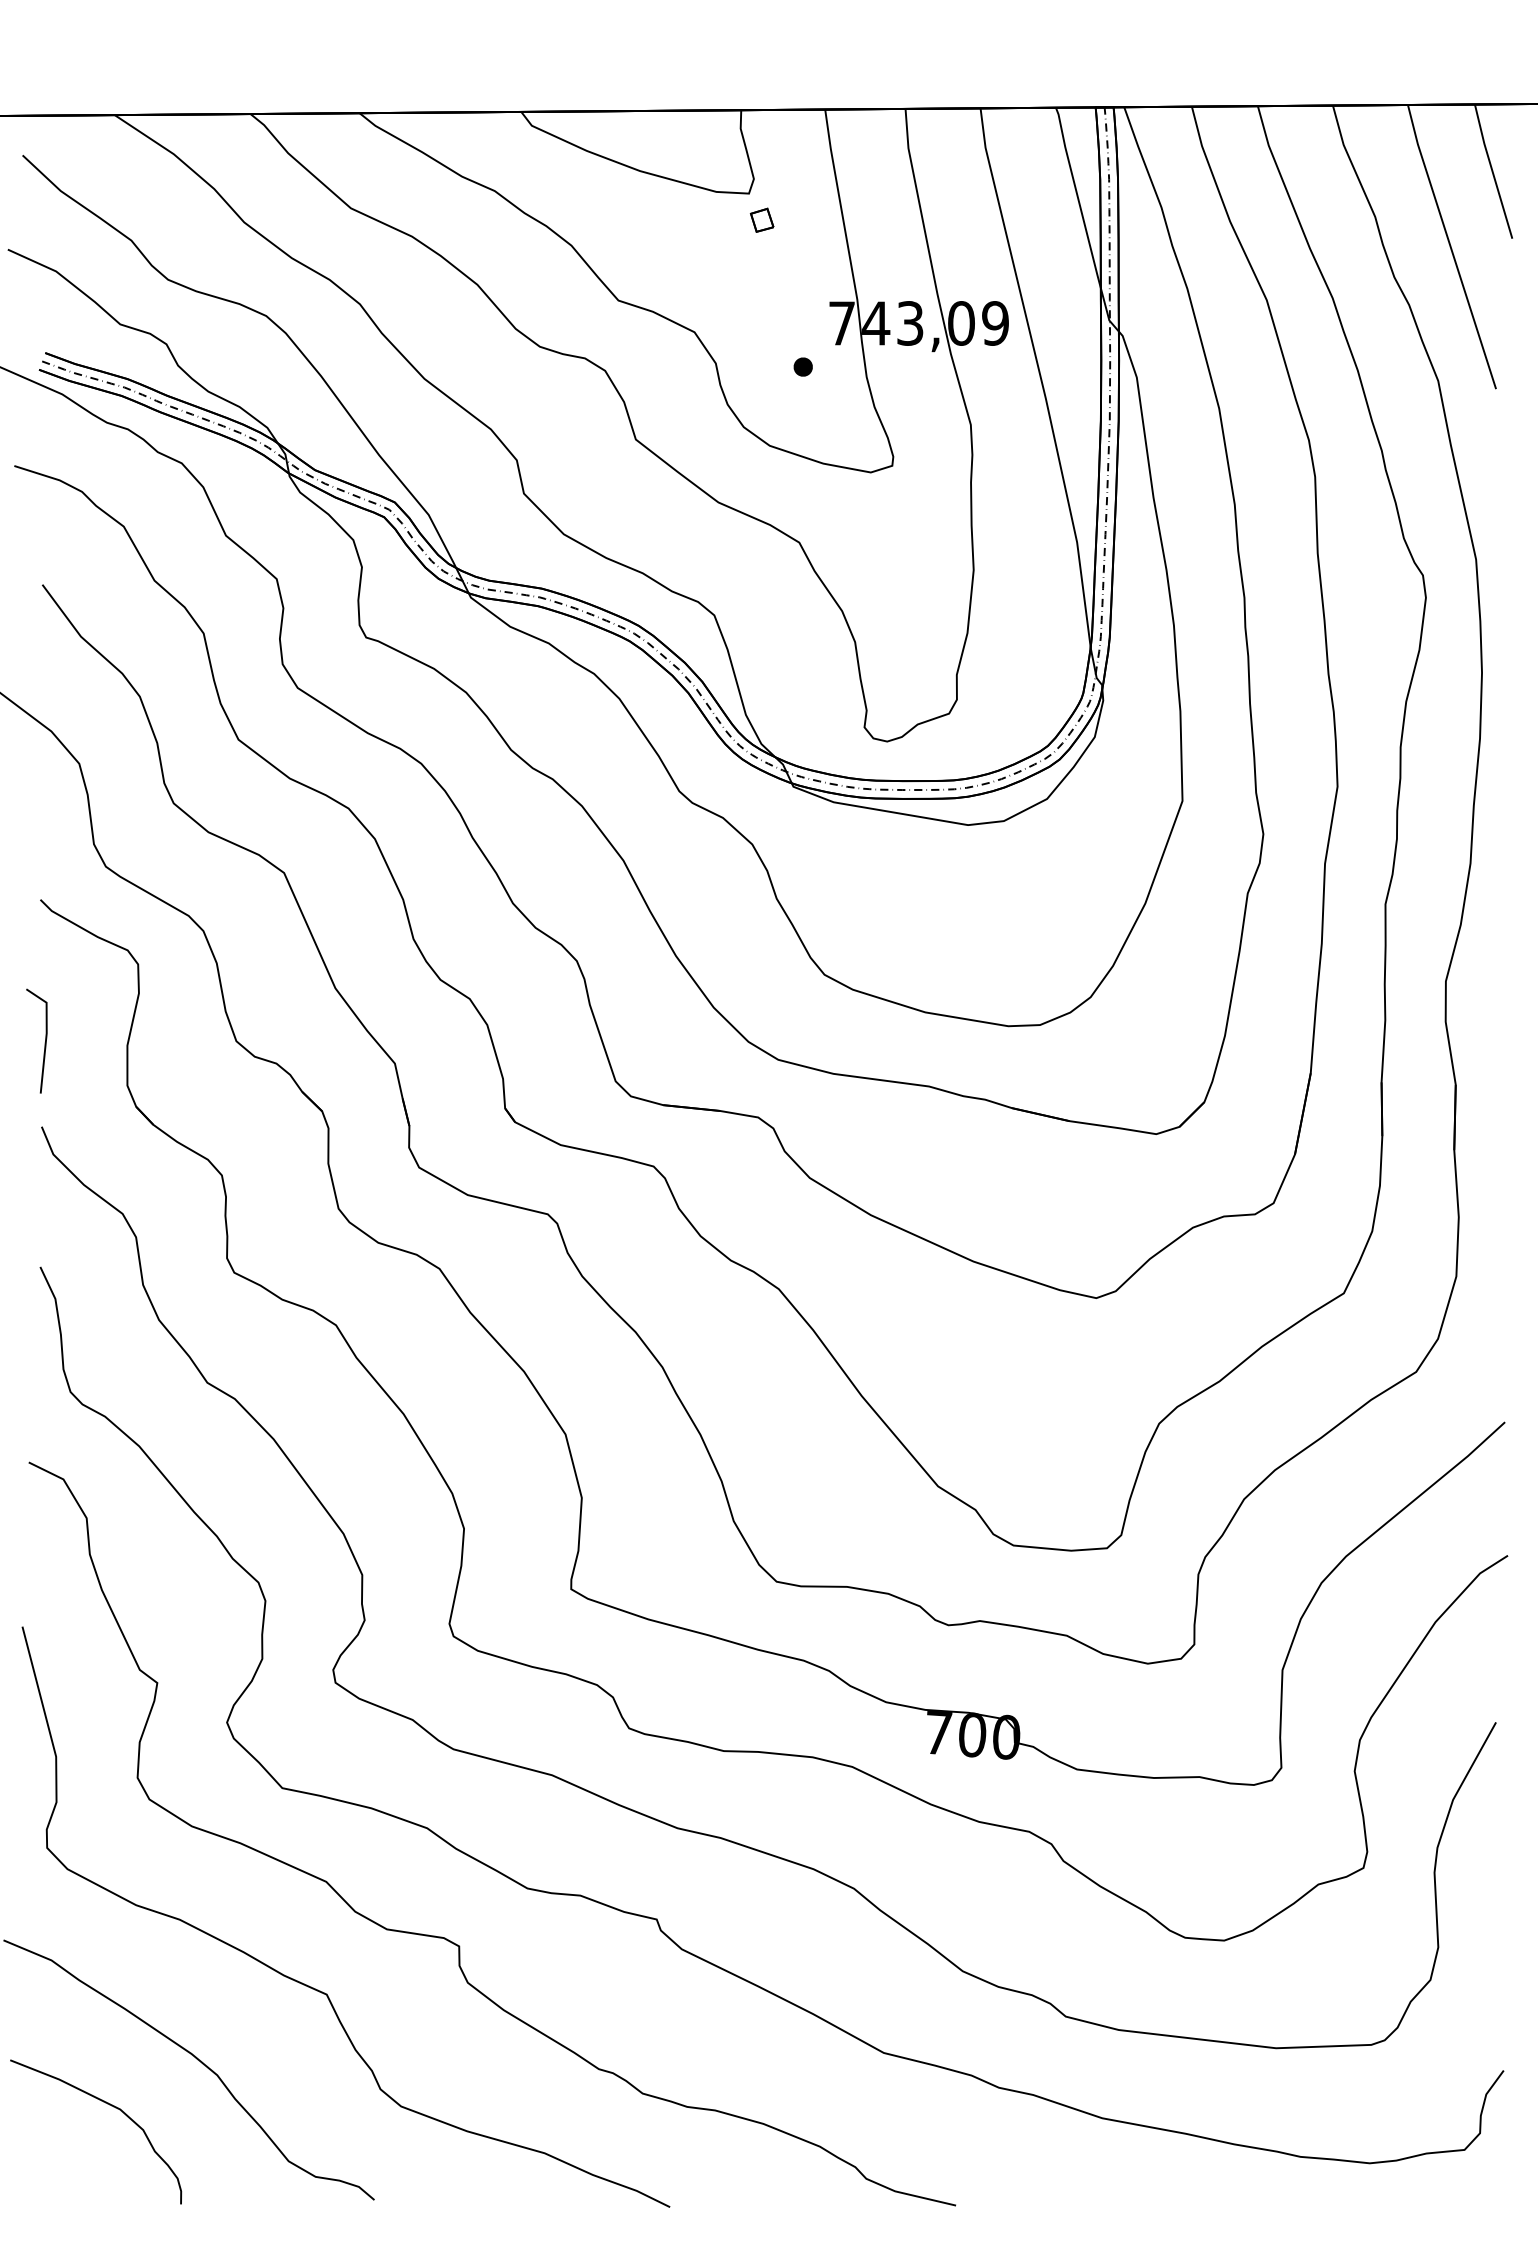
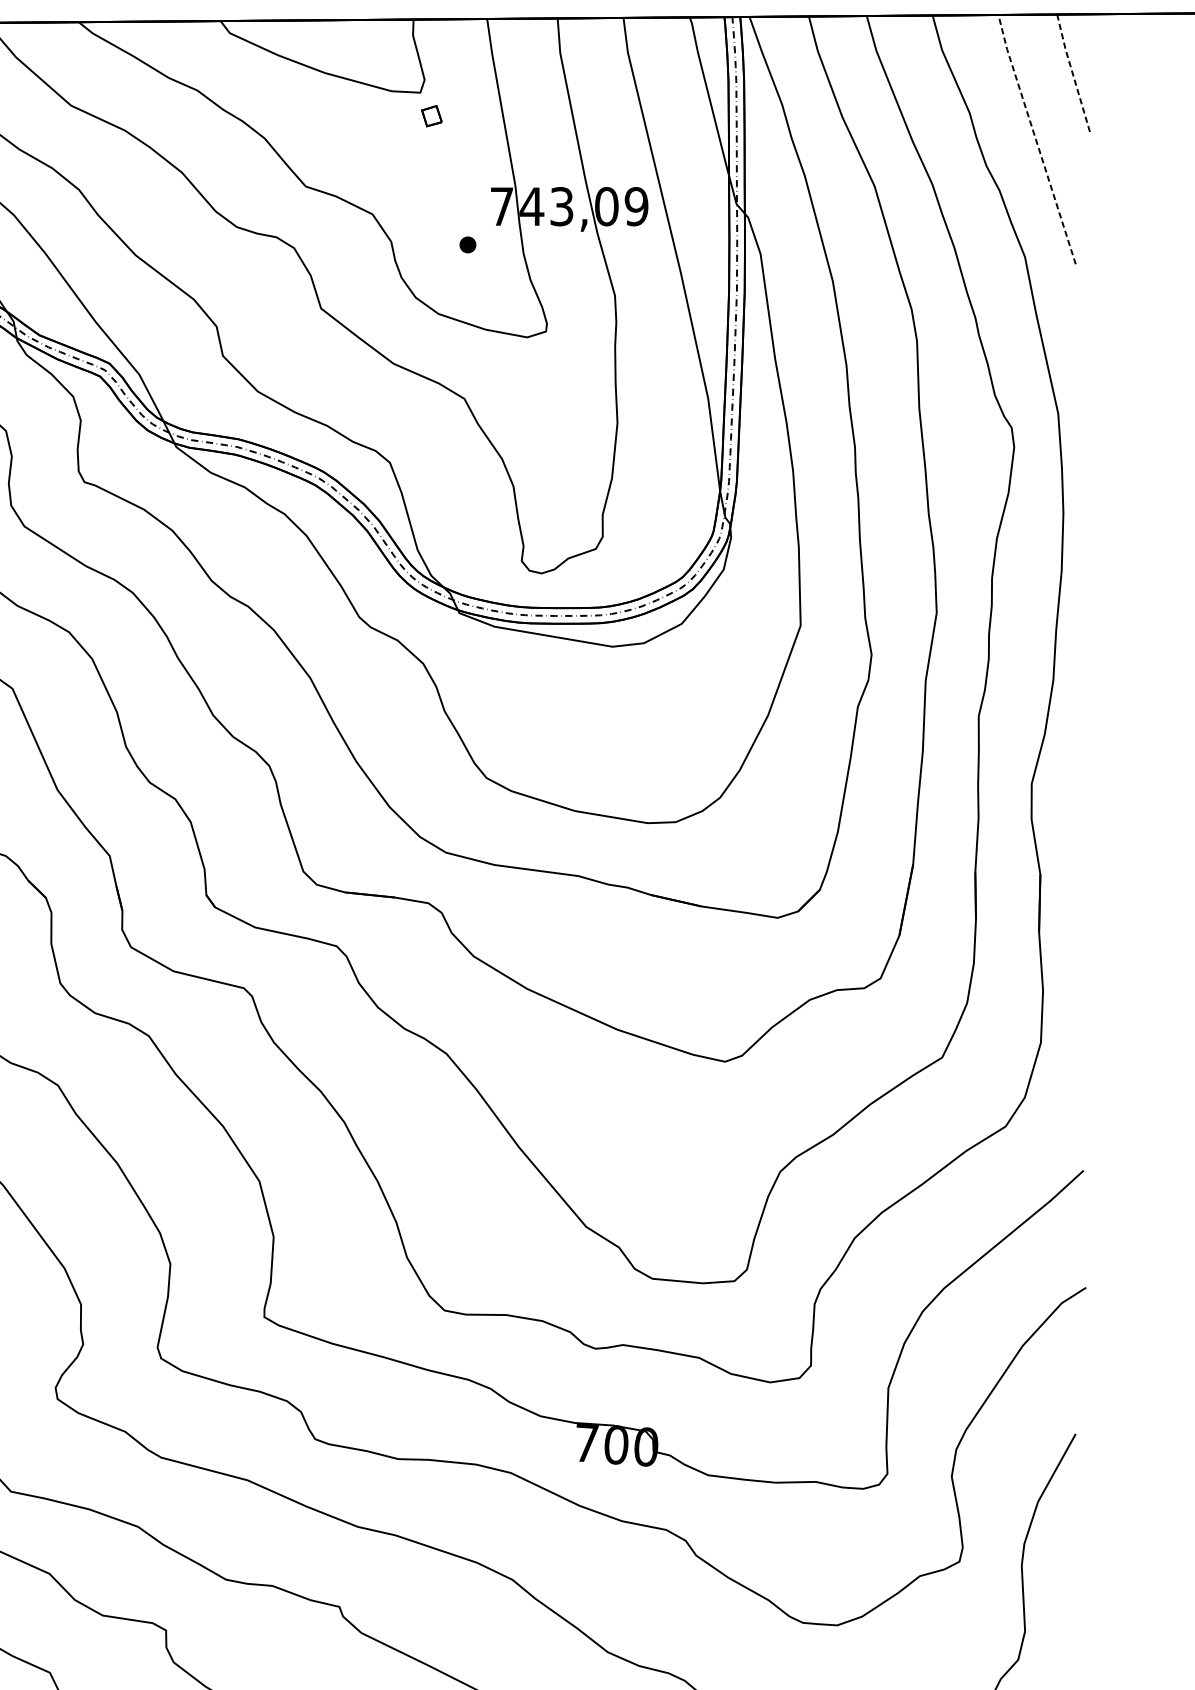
line: (1492, 171) -> (1072, 73), solid -> dashed
line: (1450, 246) -> (1035, 139), solid -> dashed

